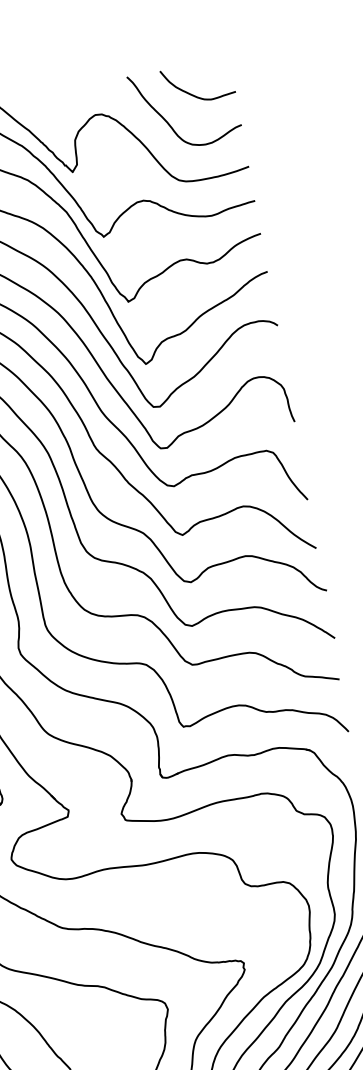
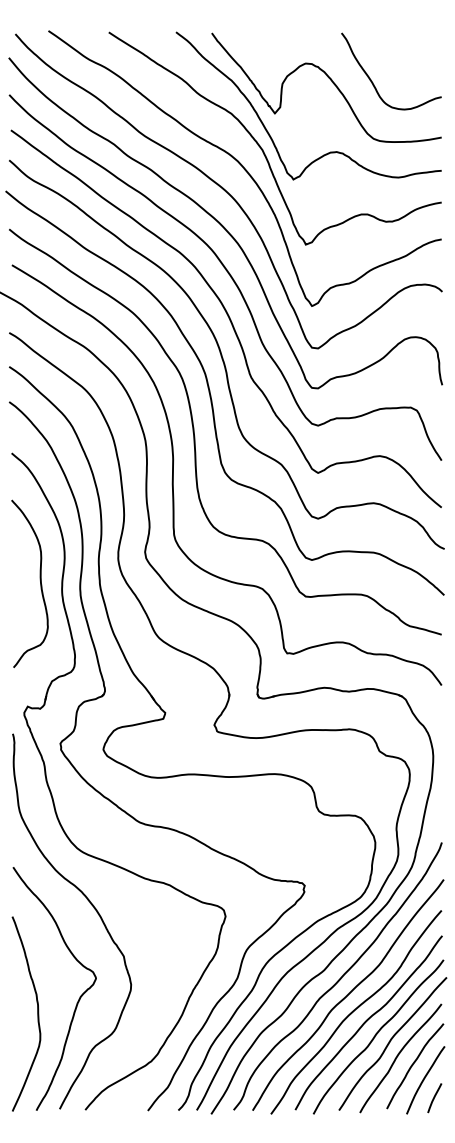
curve: (193, 94) -> (401, 60), removed

